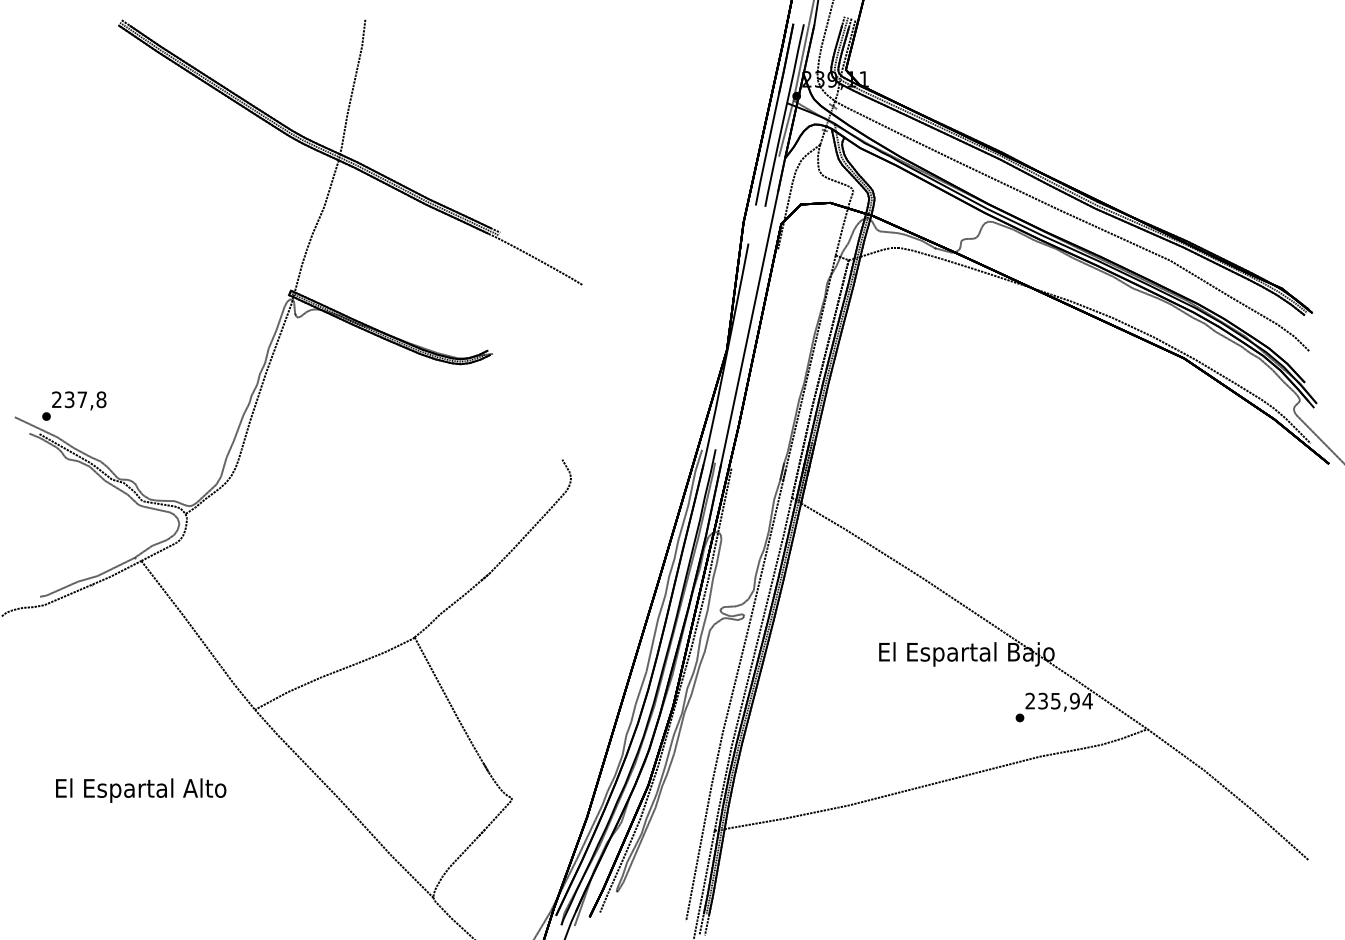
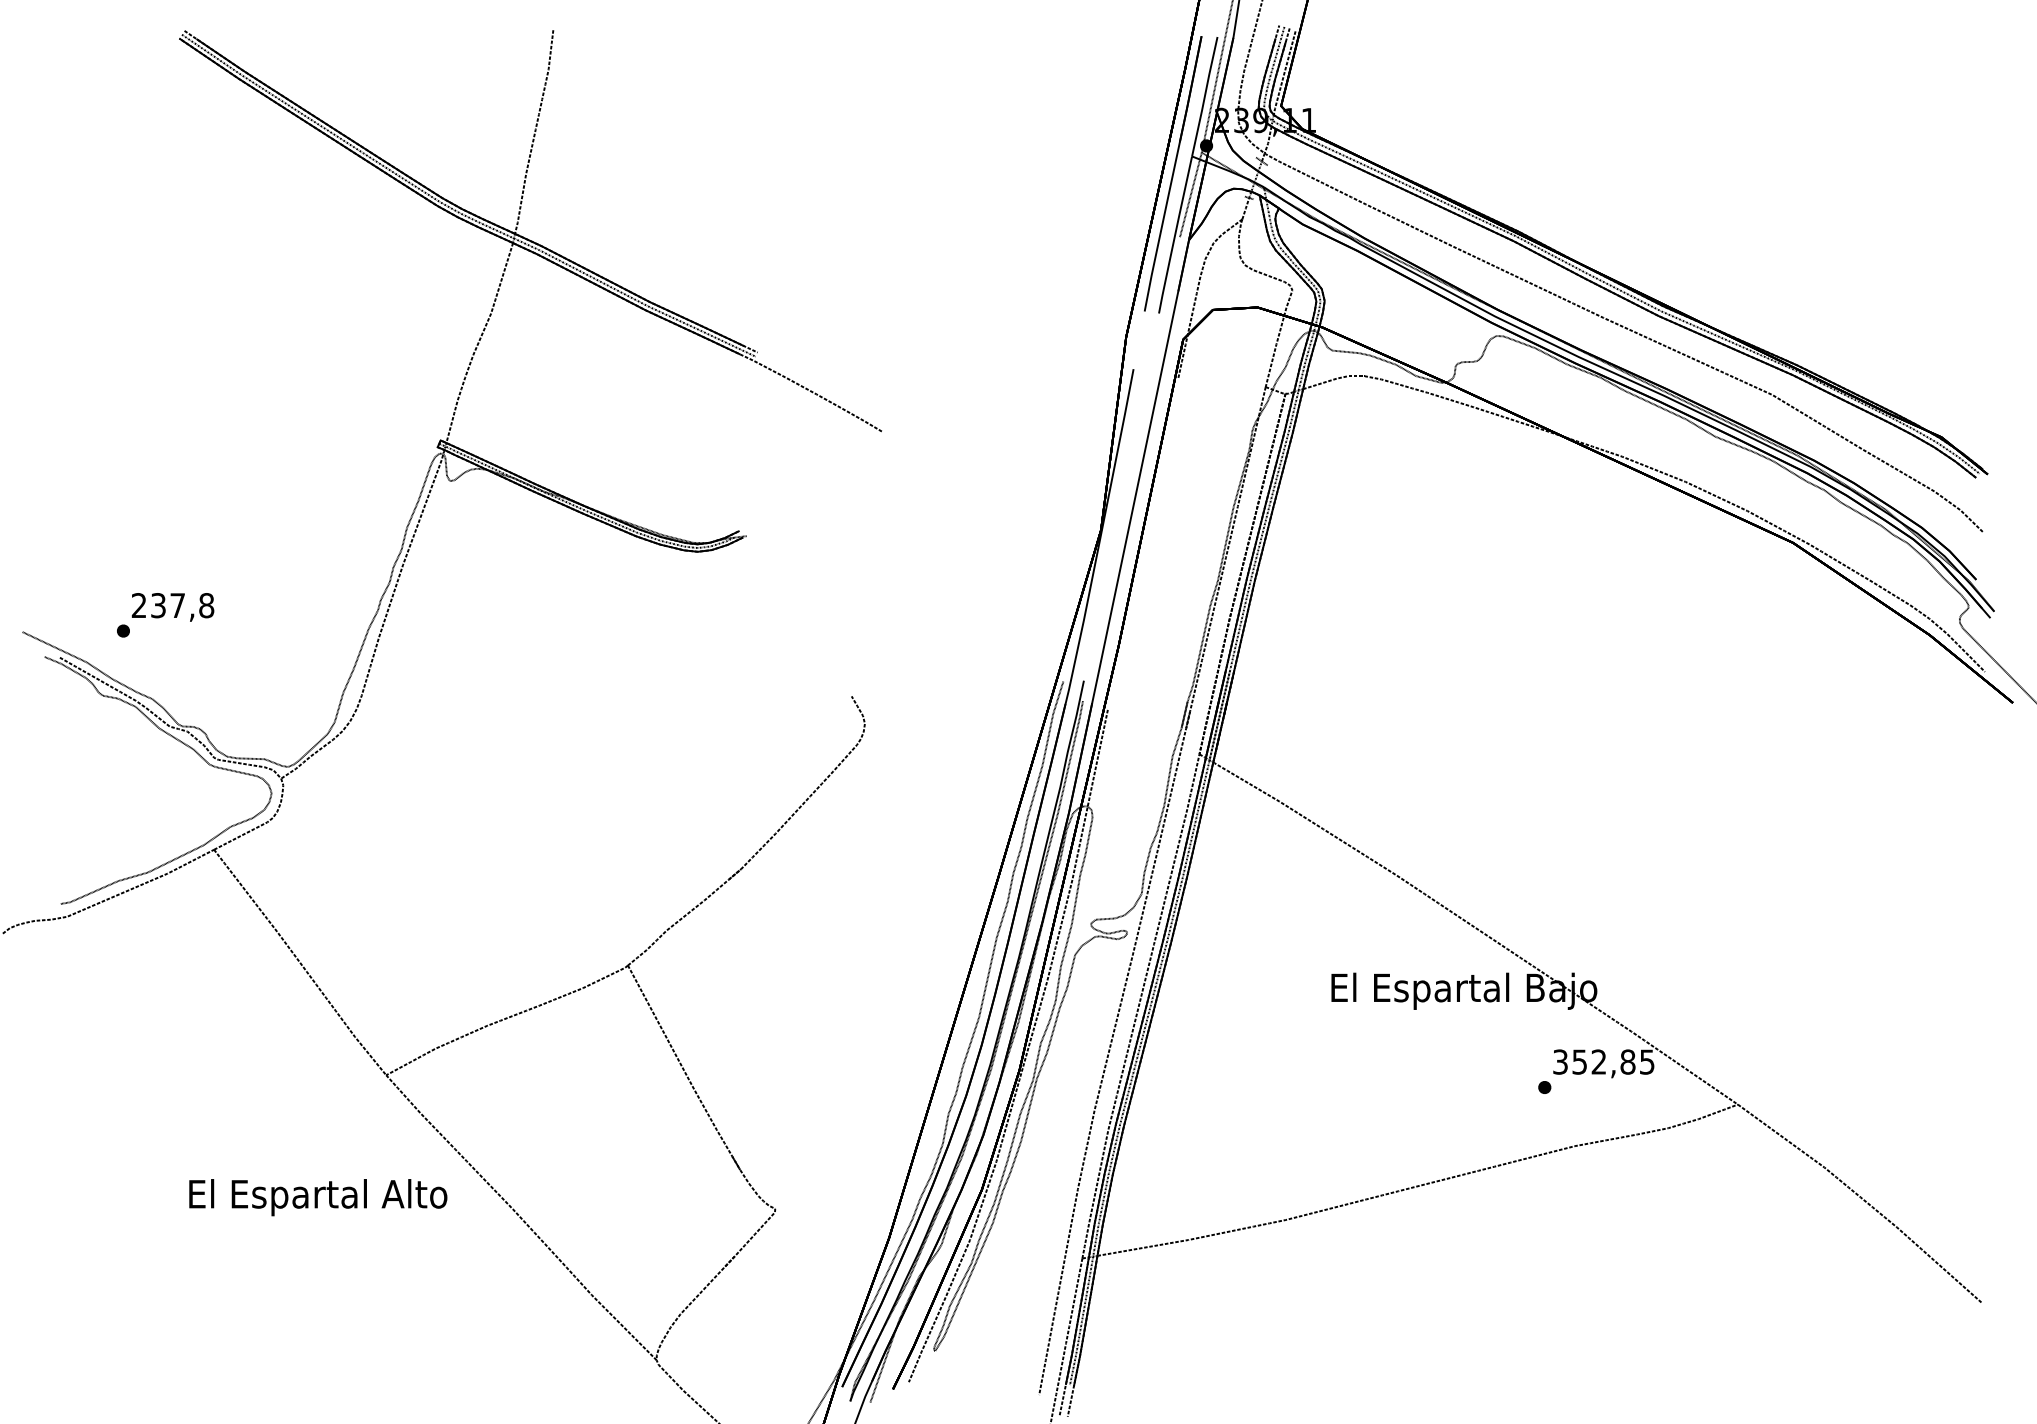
text: (74, 405) -> (165, 614), moved
text: (1058, 700) -> (1603, 1061), 235,94 -> 352,85
text: (141, 790) -> (318, 1197), moved

